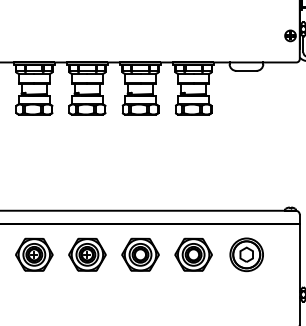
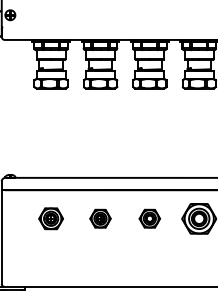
part: (34, 254) -> (51, 218), size x0.7
part: (87, 254) -> (100, 218), size x0.6
part: (140, 254) -> (149, 218), size x0.6

